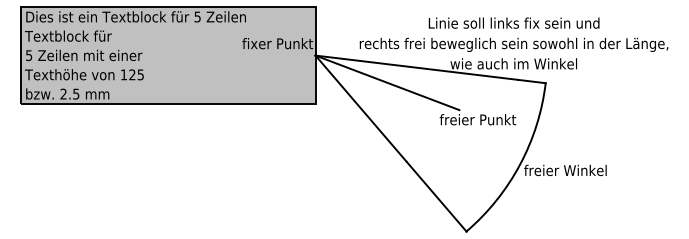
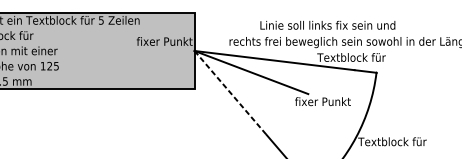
text: (513, 22) -> (327, 24), moved
text: (513, 63) -> (351, 57), wie auch im Winkel -> Textblock für
line: (361, 108) -> (230, 92), solid -> dashed
text: (477, 119) -> (322, 101), freier Punkt -> fixer Punkt
text: (565, 170) -> (392, 141), freier Winkel -> Textblock für

